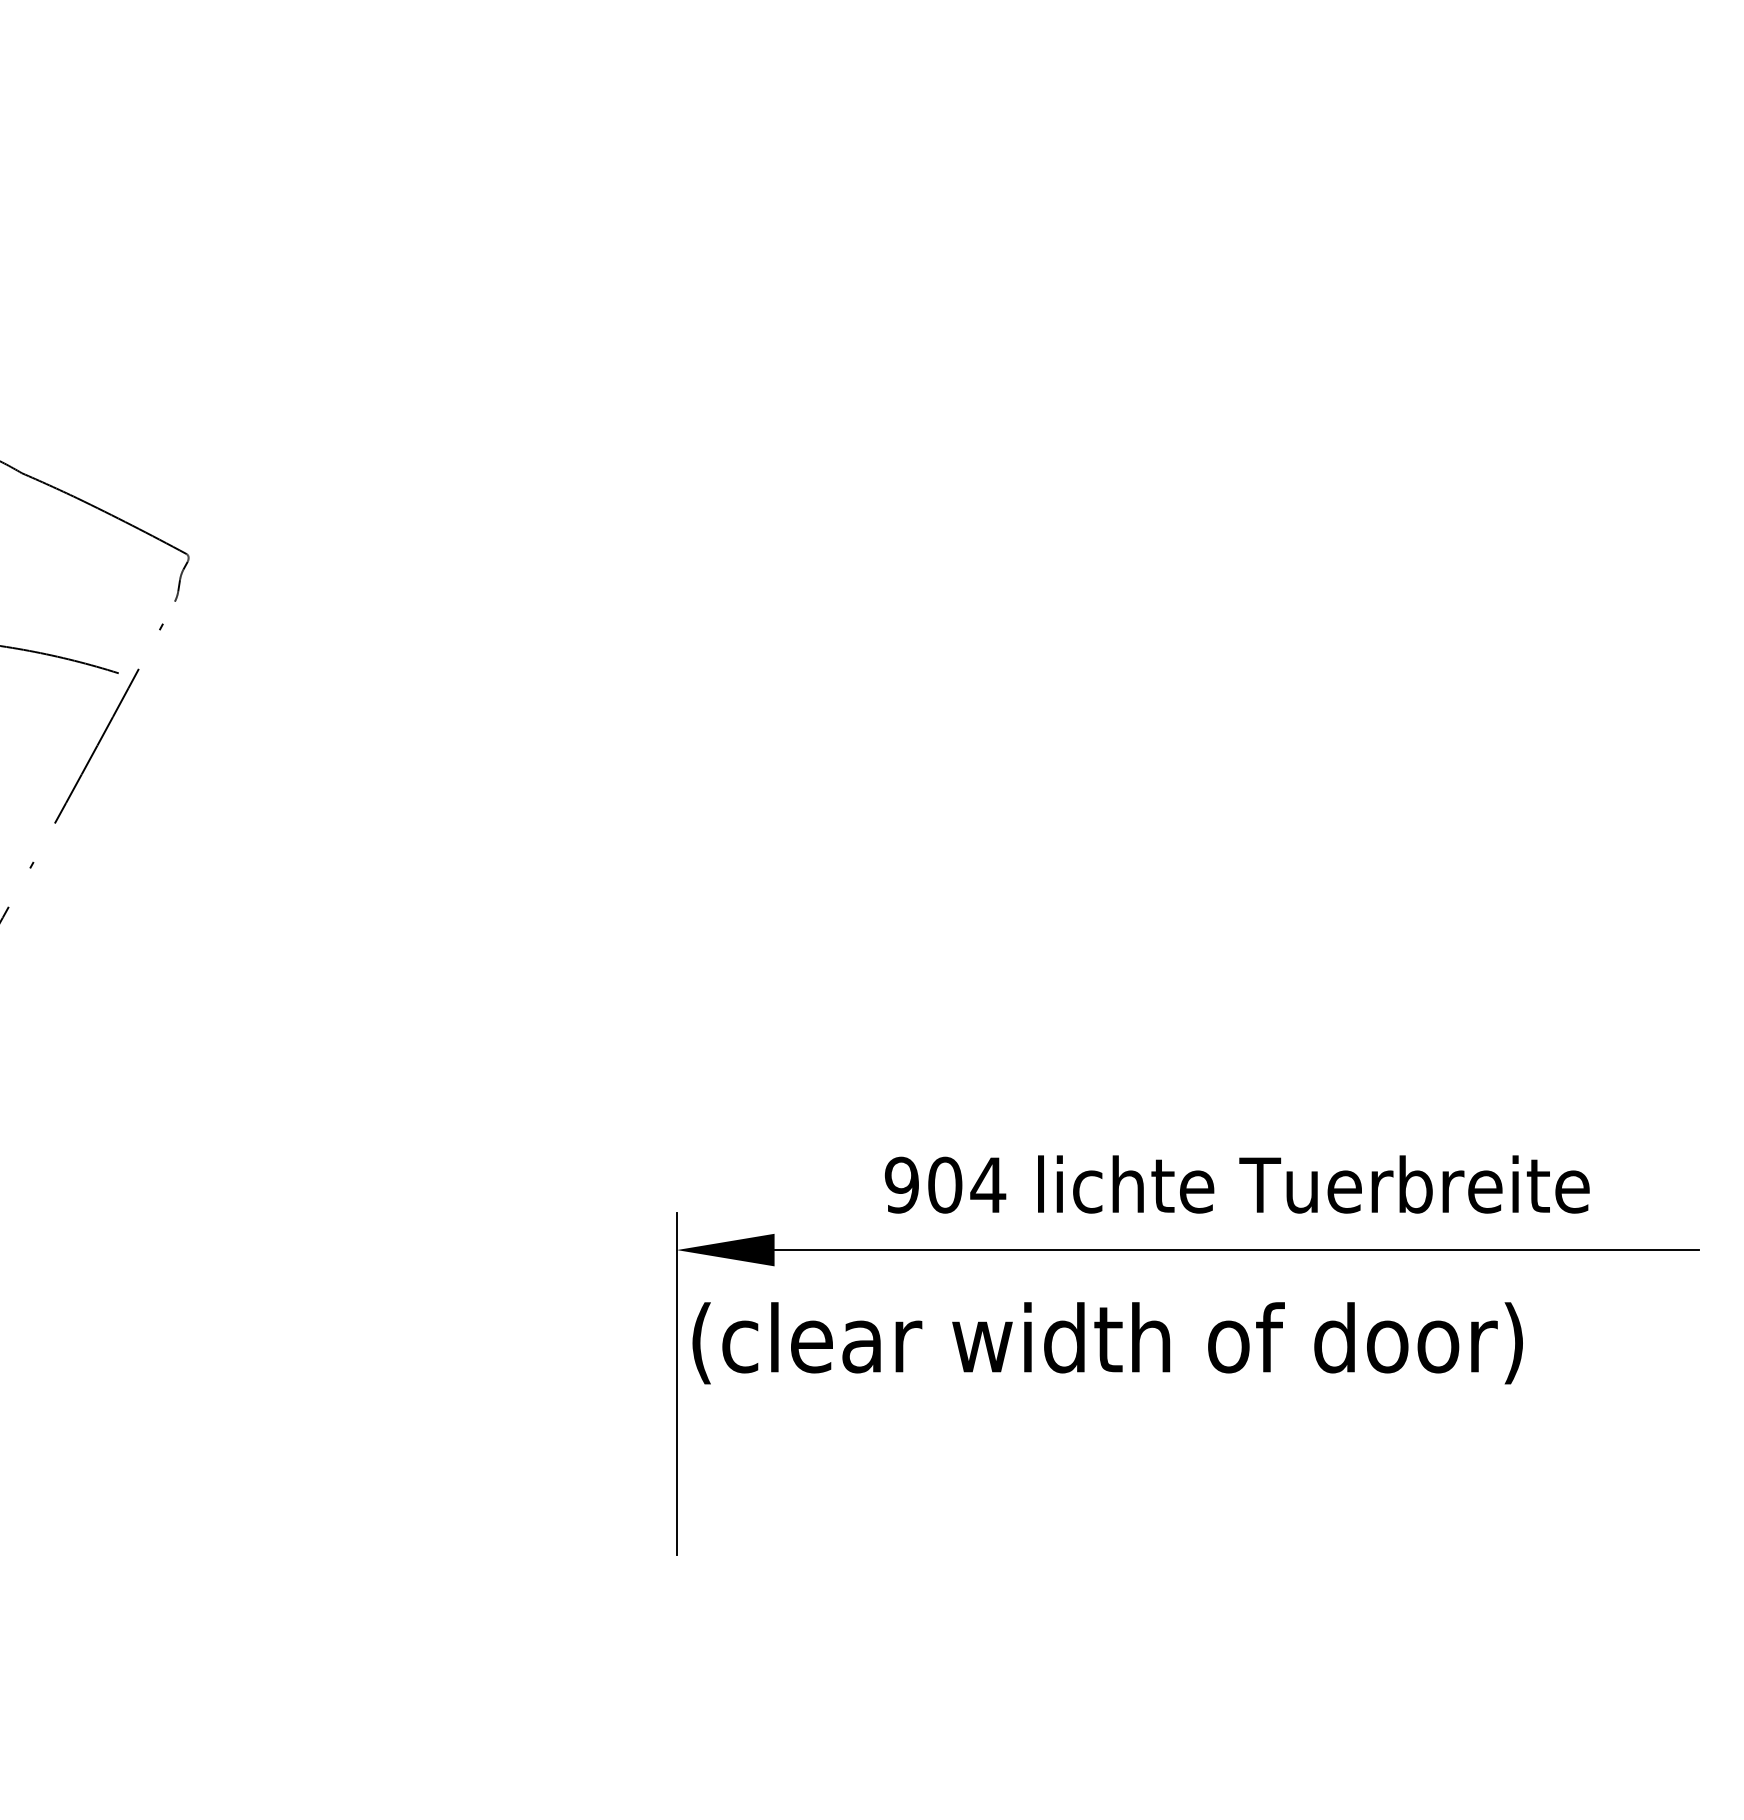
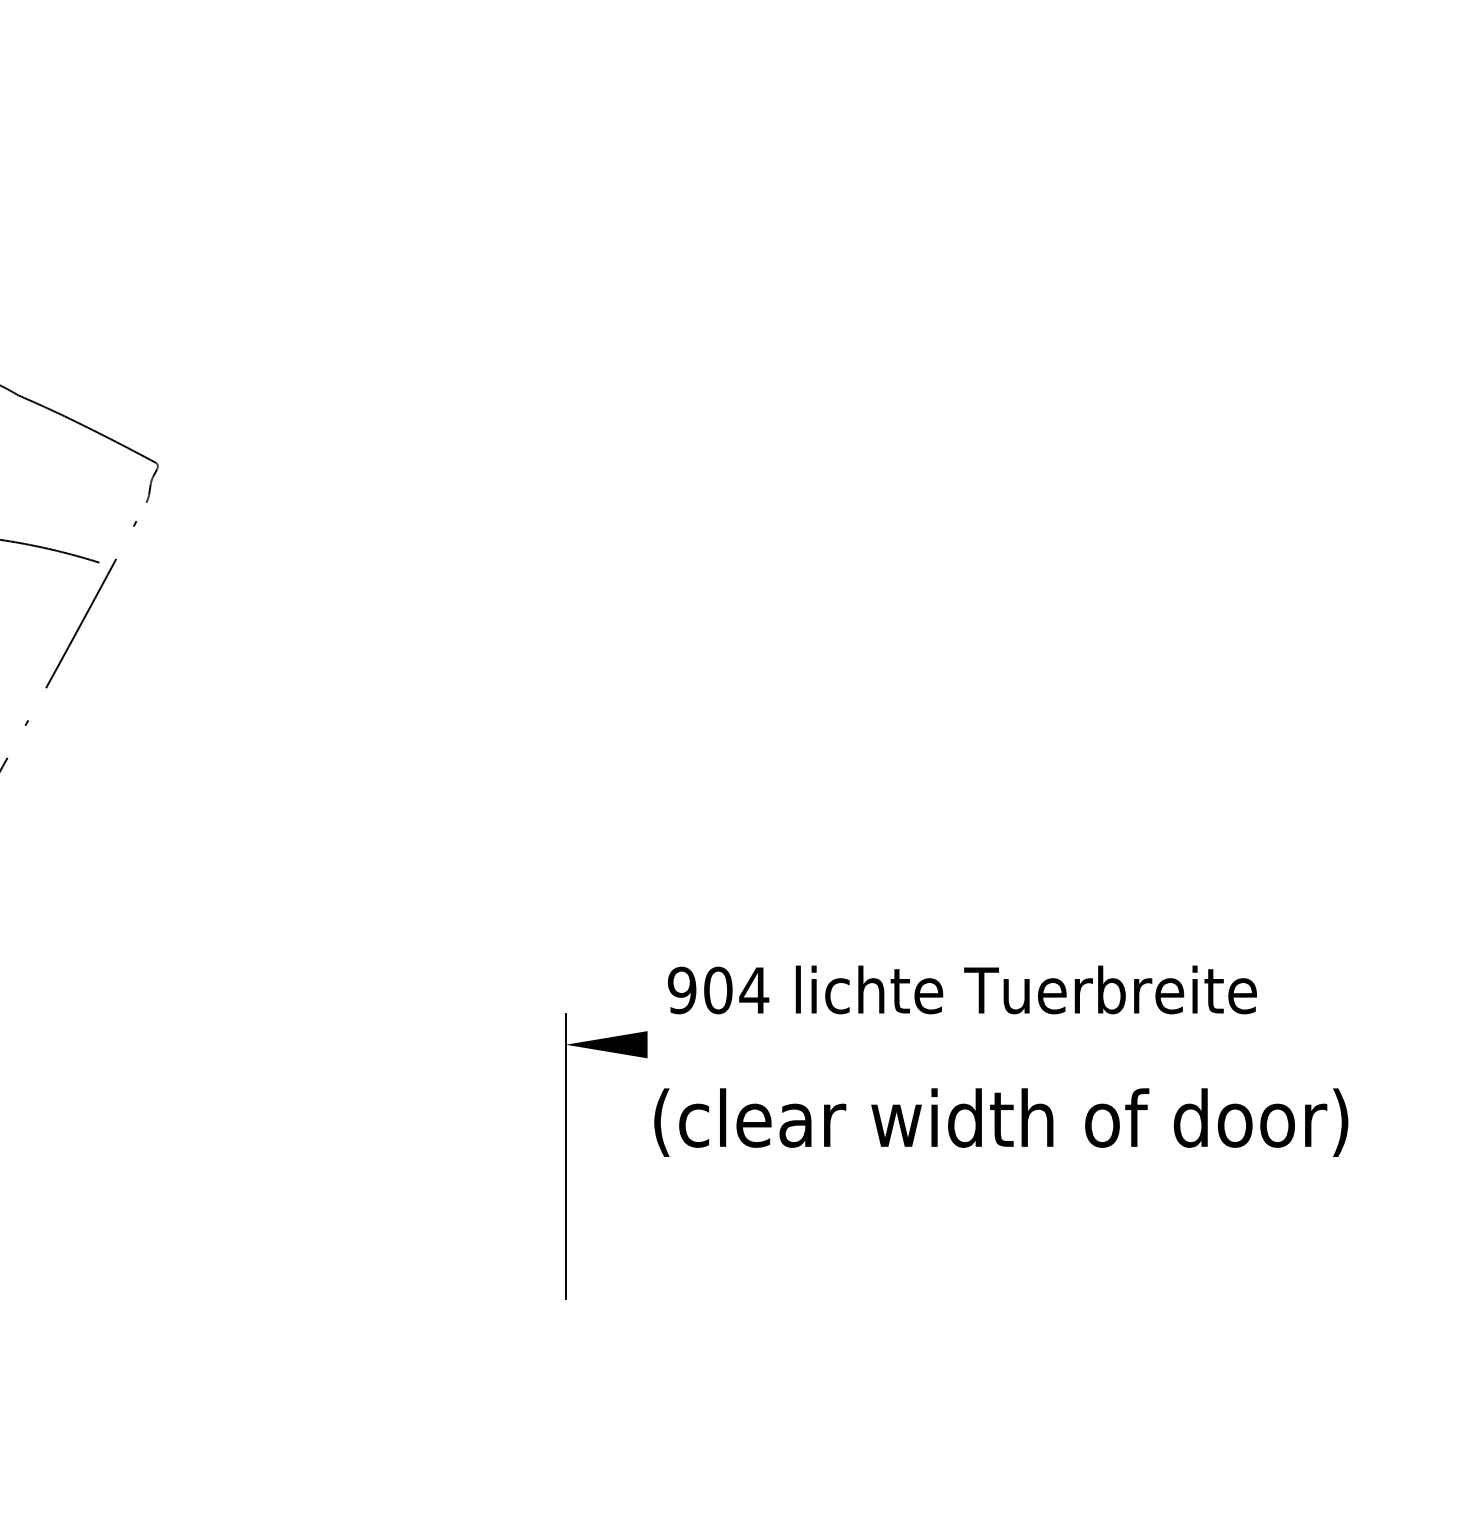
text: (1236, 1184) -> (961, 989), moved
line: (1236, 1250) -> (1033, 1045), removed
text: (1107, 1343) -> (1001, 1122), moved

